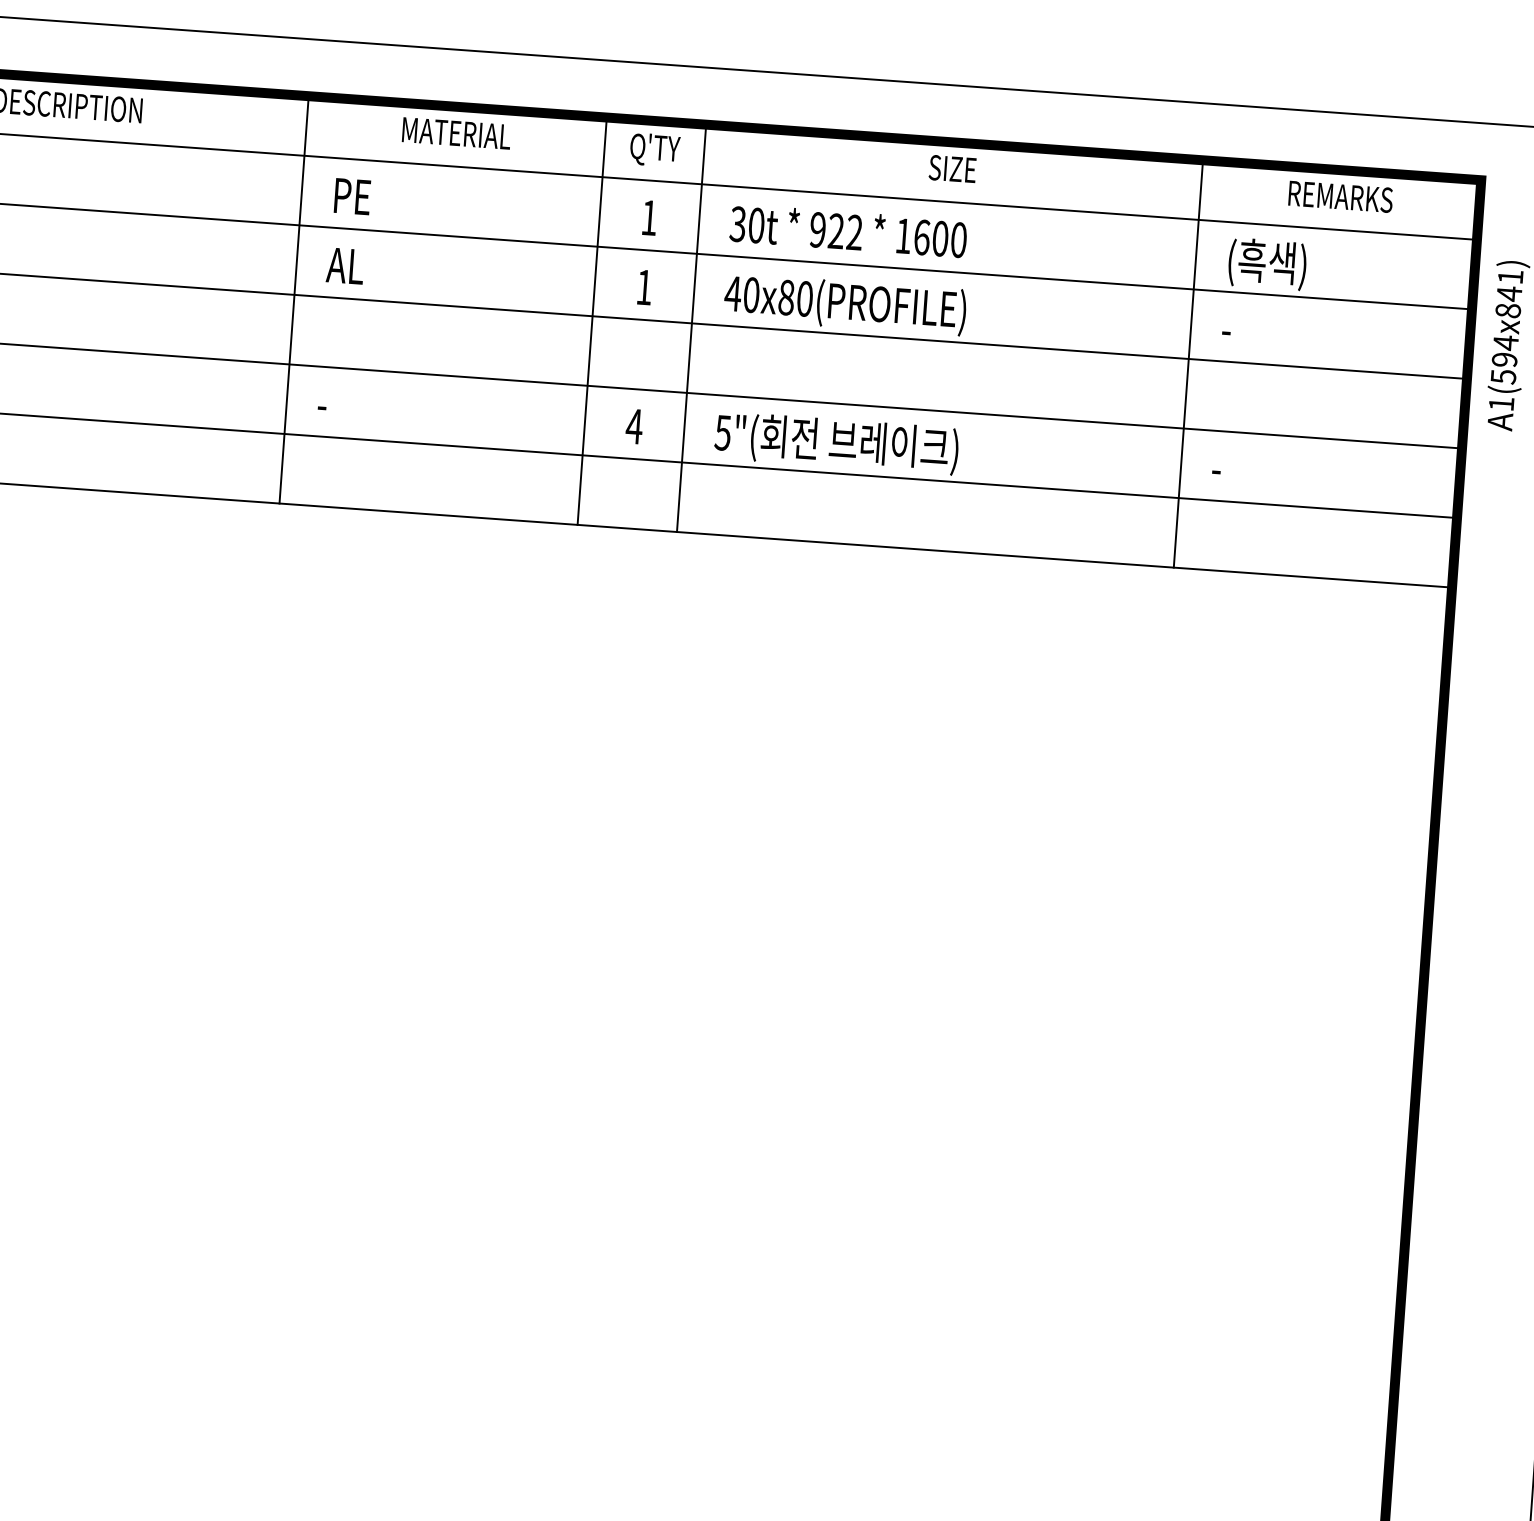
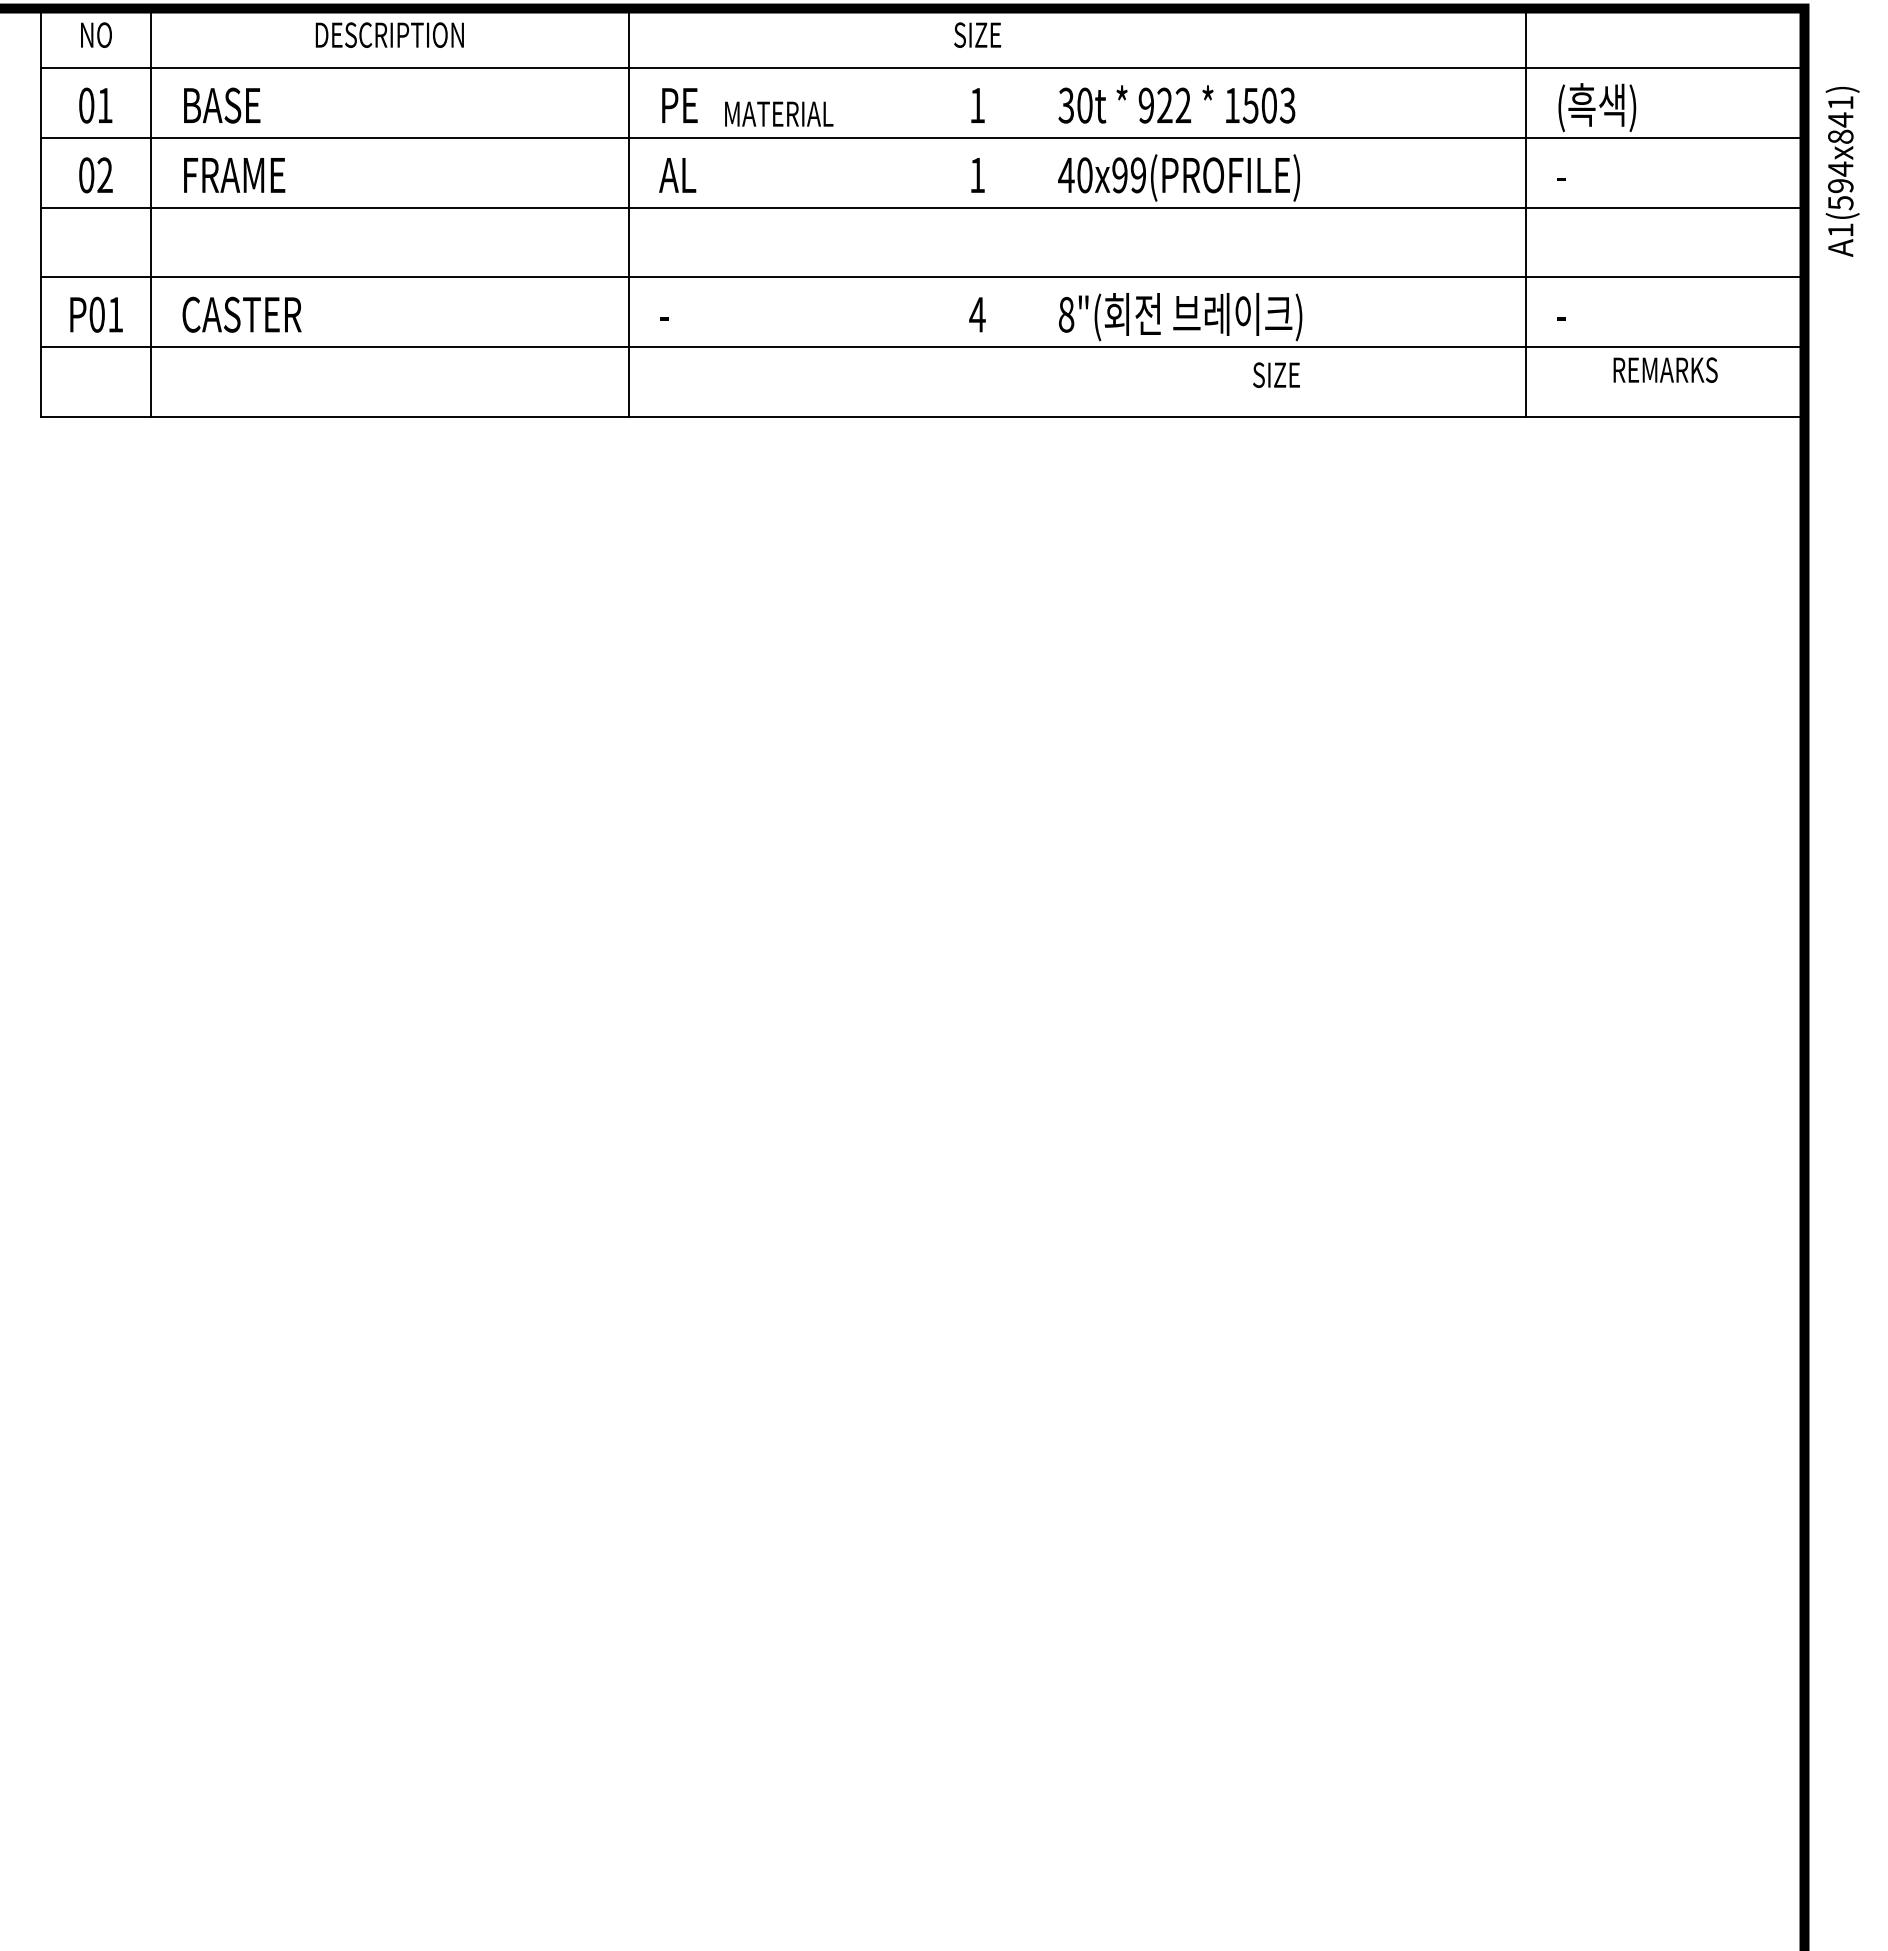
text: (457, 132) -> (779, 113), moved
text: (654, 149) -> (977, 37), Q'TY -> SIZE
text: (952, 168) -> (1276, 374), moved
text: (1340, 196) -> (1665, 369), moved
text: (939, 238) -> (1268, 105), 1600 -> 1503
text: (796, 298) -> (1129, 175), 40x80(PROFILE) -> 40x99(PROFILE)
line: (591, 320) -> (927, 212), removed
line: (691, 328) -> (1027, 212), removed
text: (723, 432) -> (1066, 314), 5"( -> 8"(

